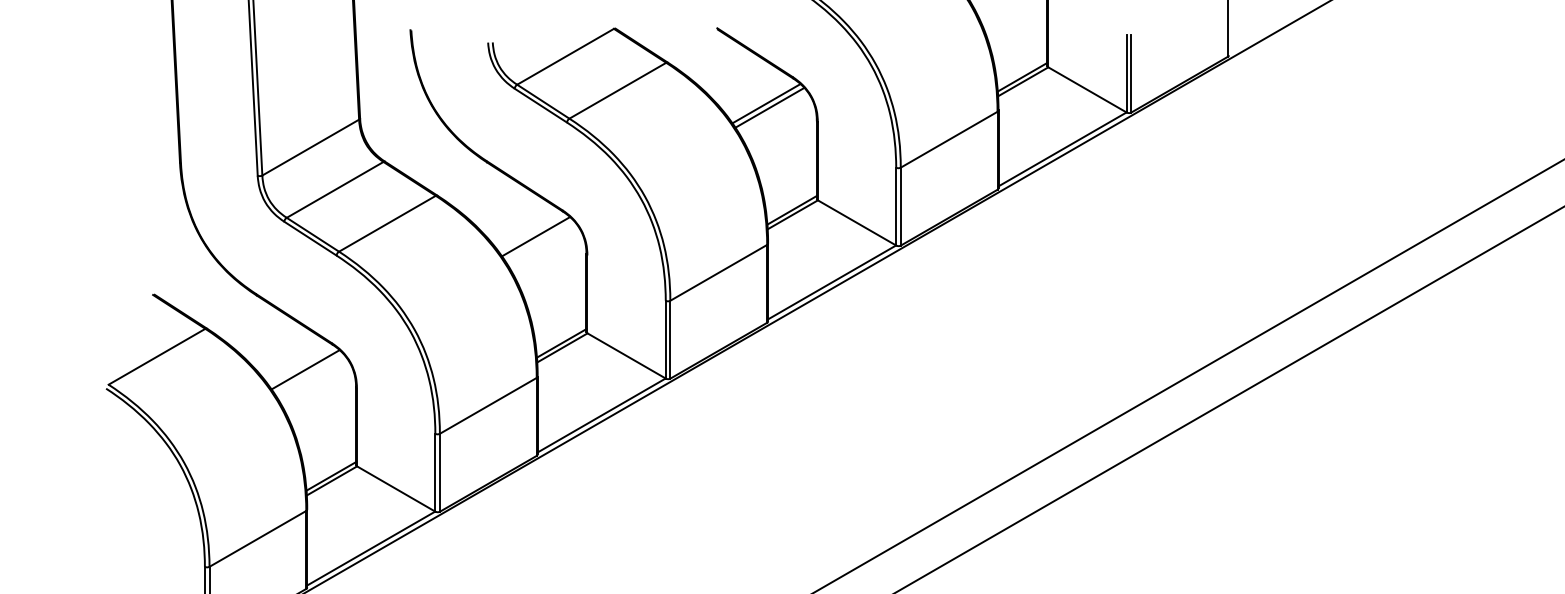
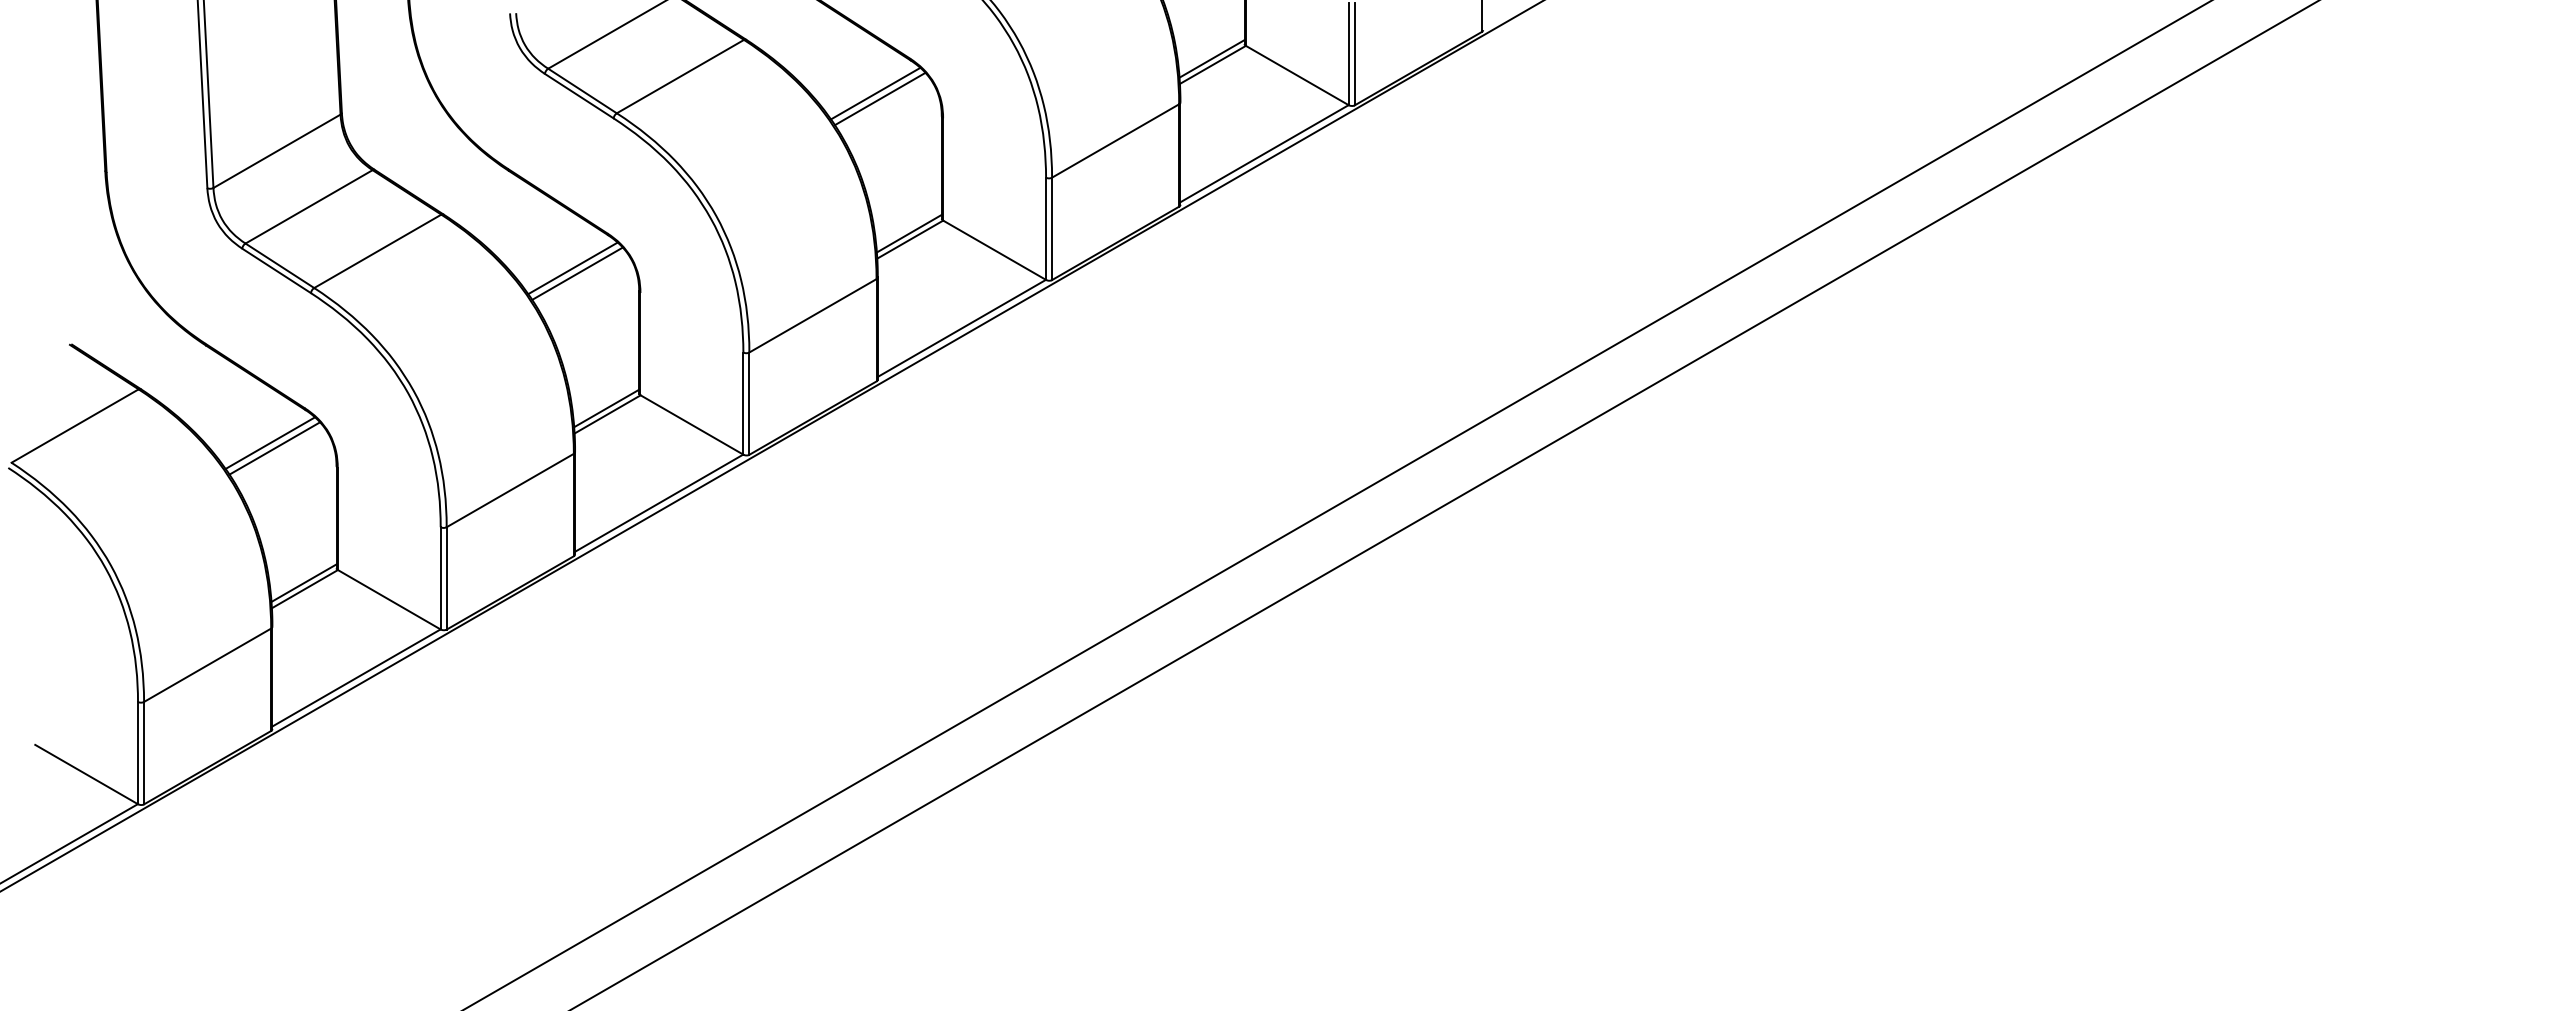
line: (539, 240) -> (577, 273), added
line: (308, 373) -> (274, 448), added

